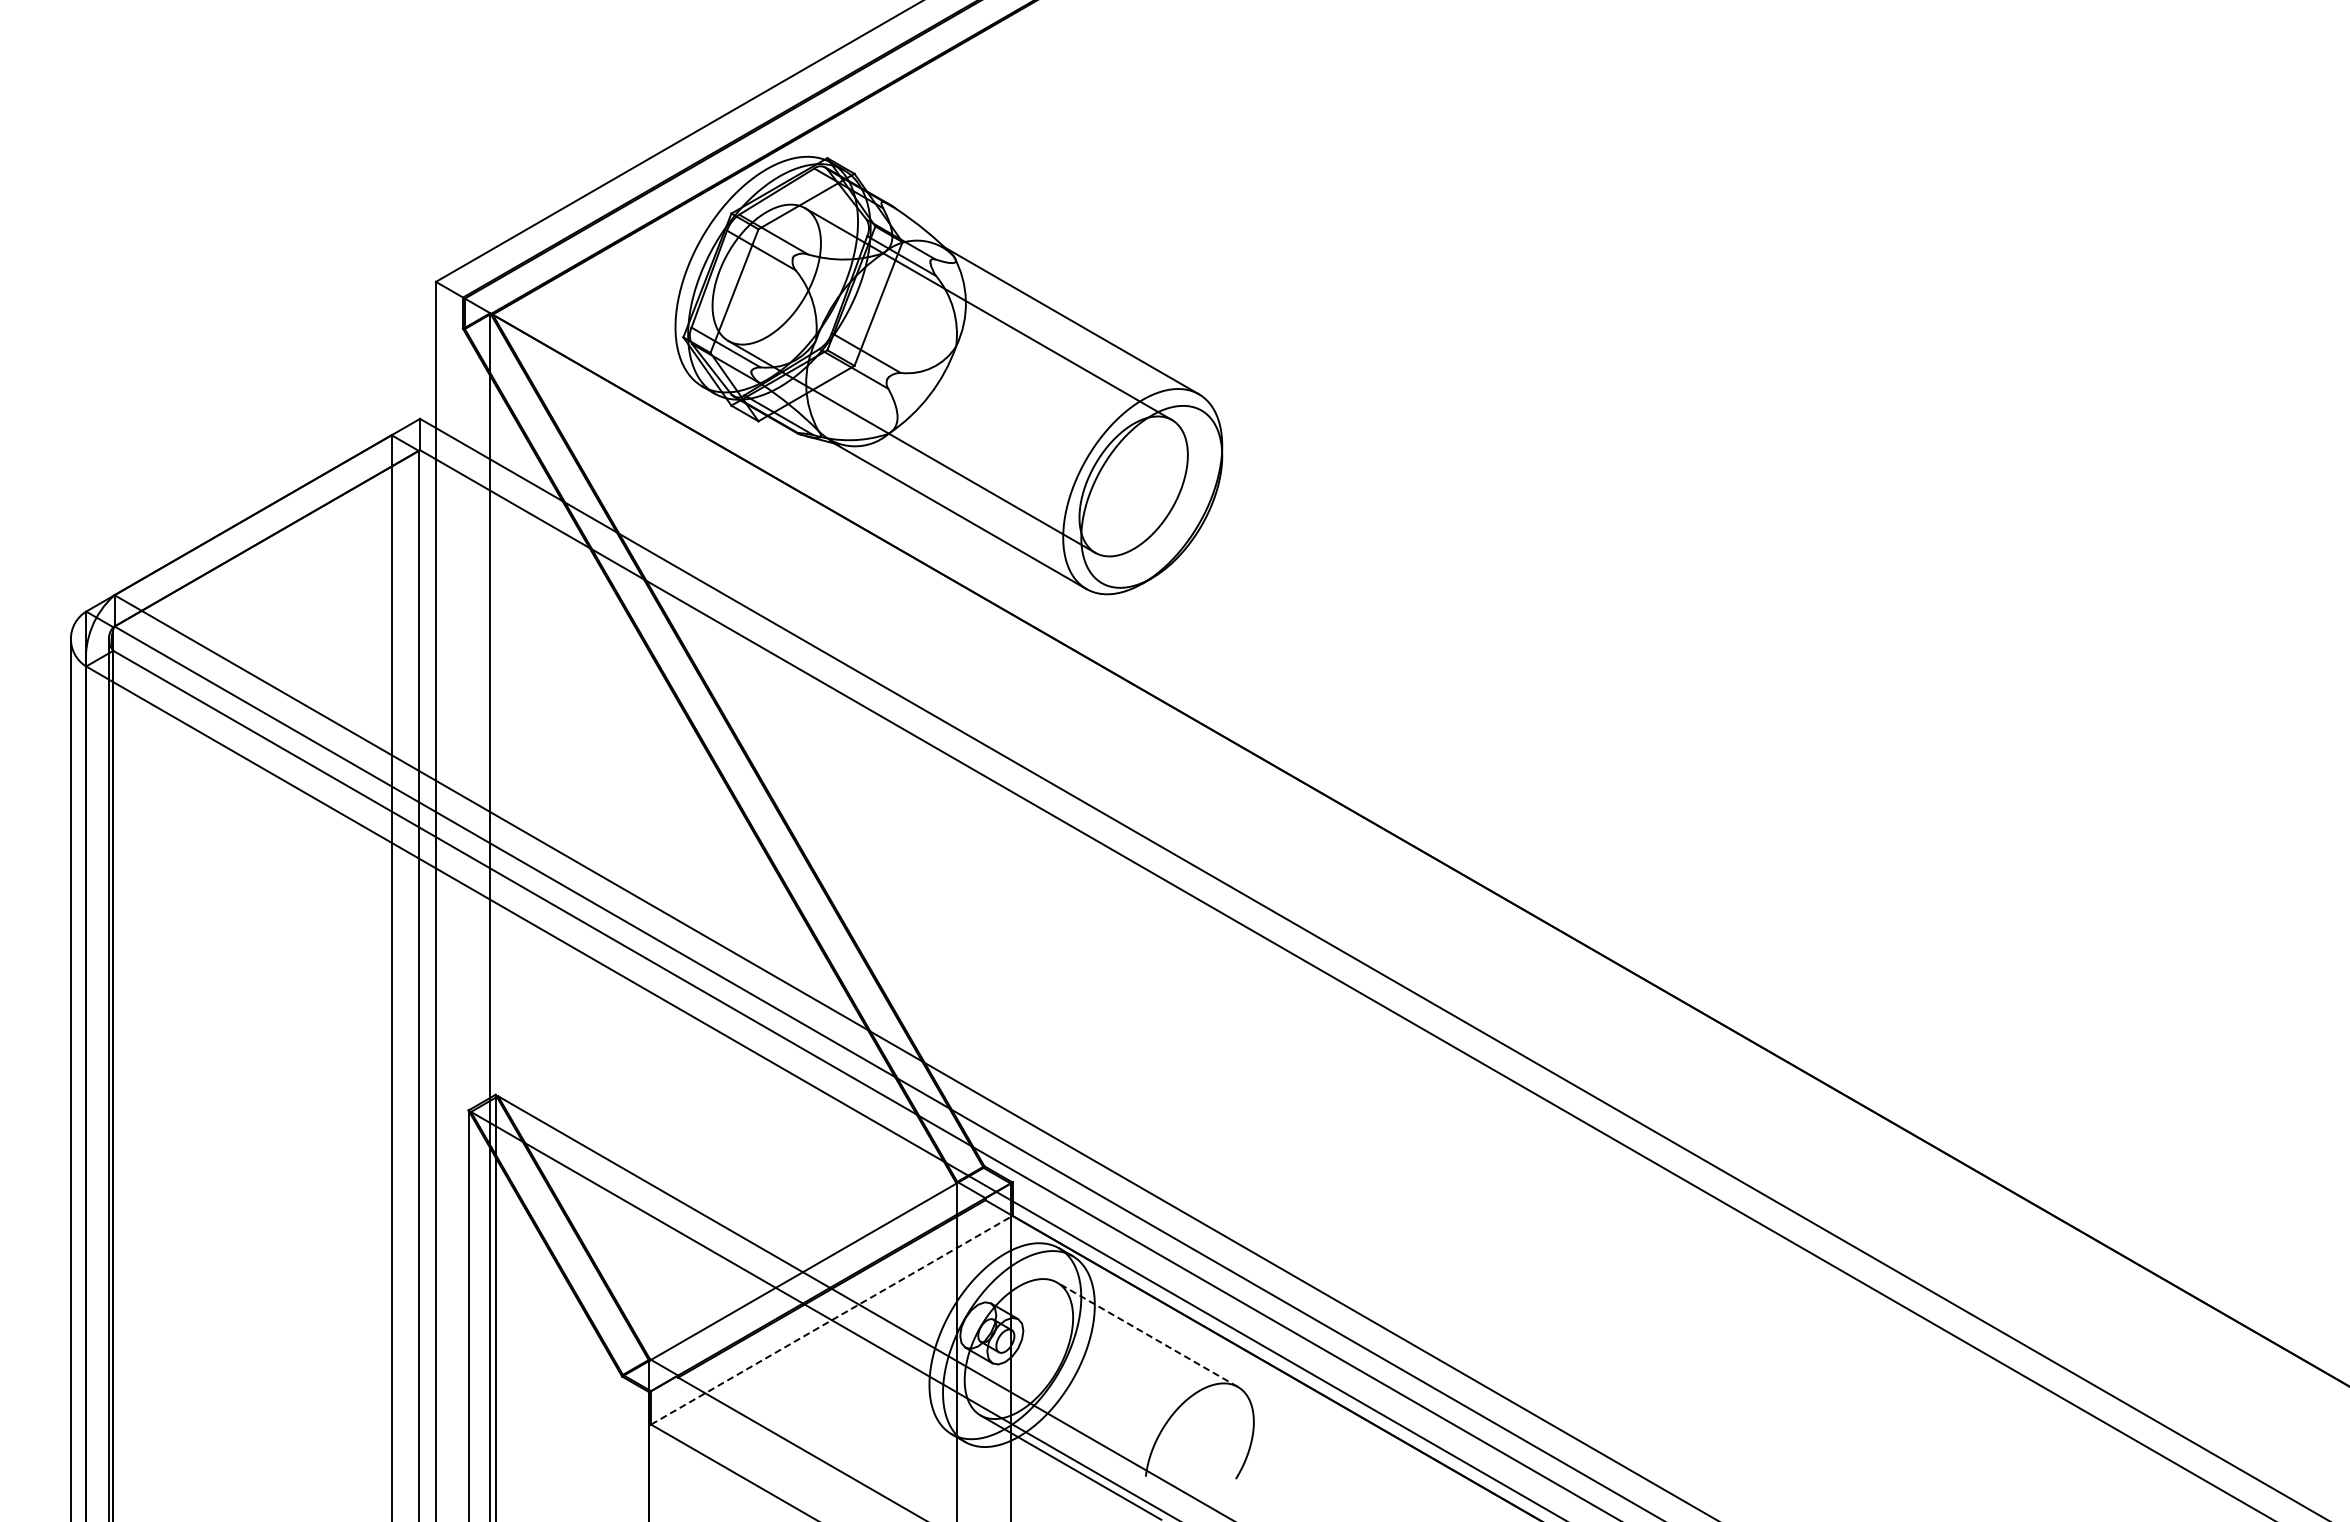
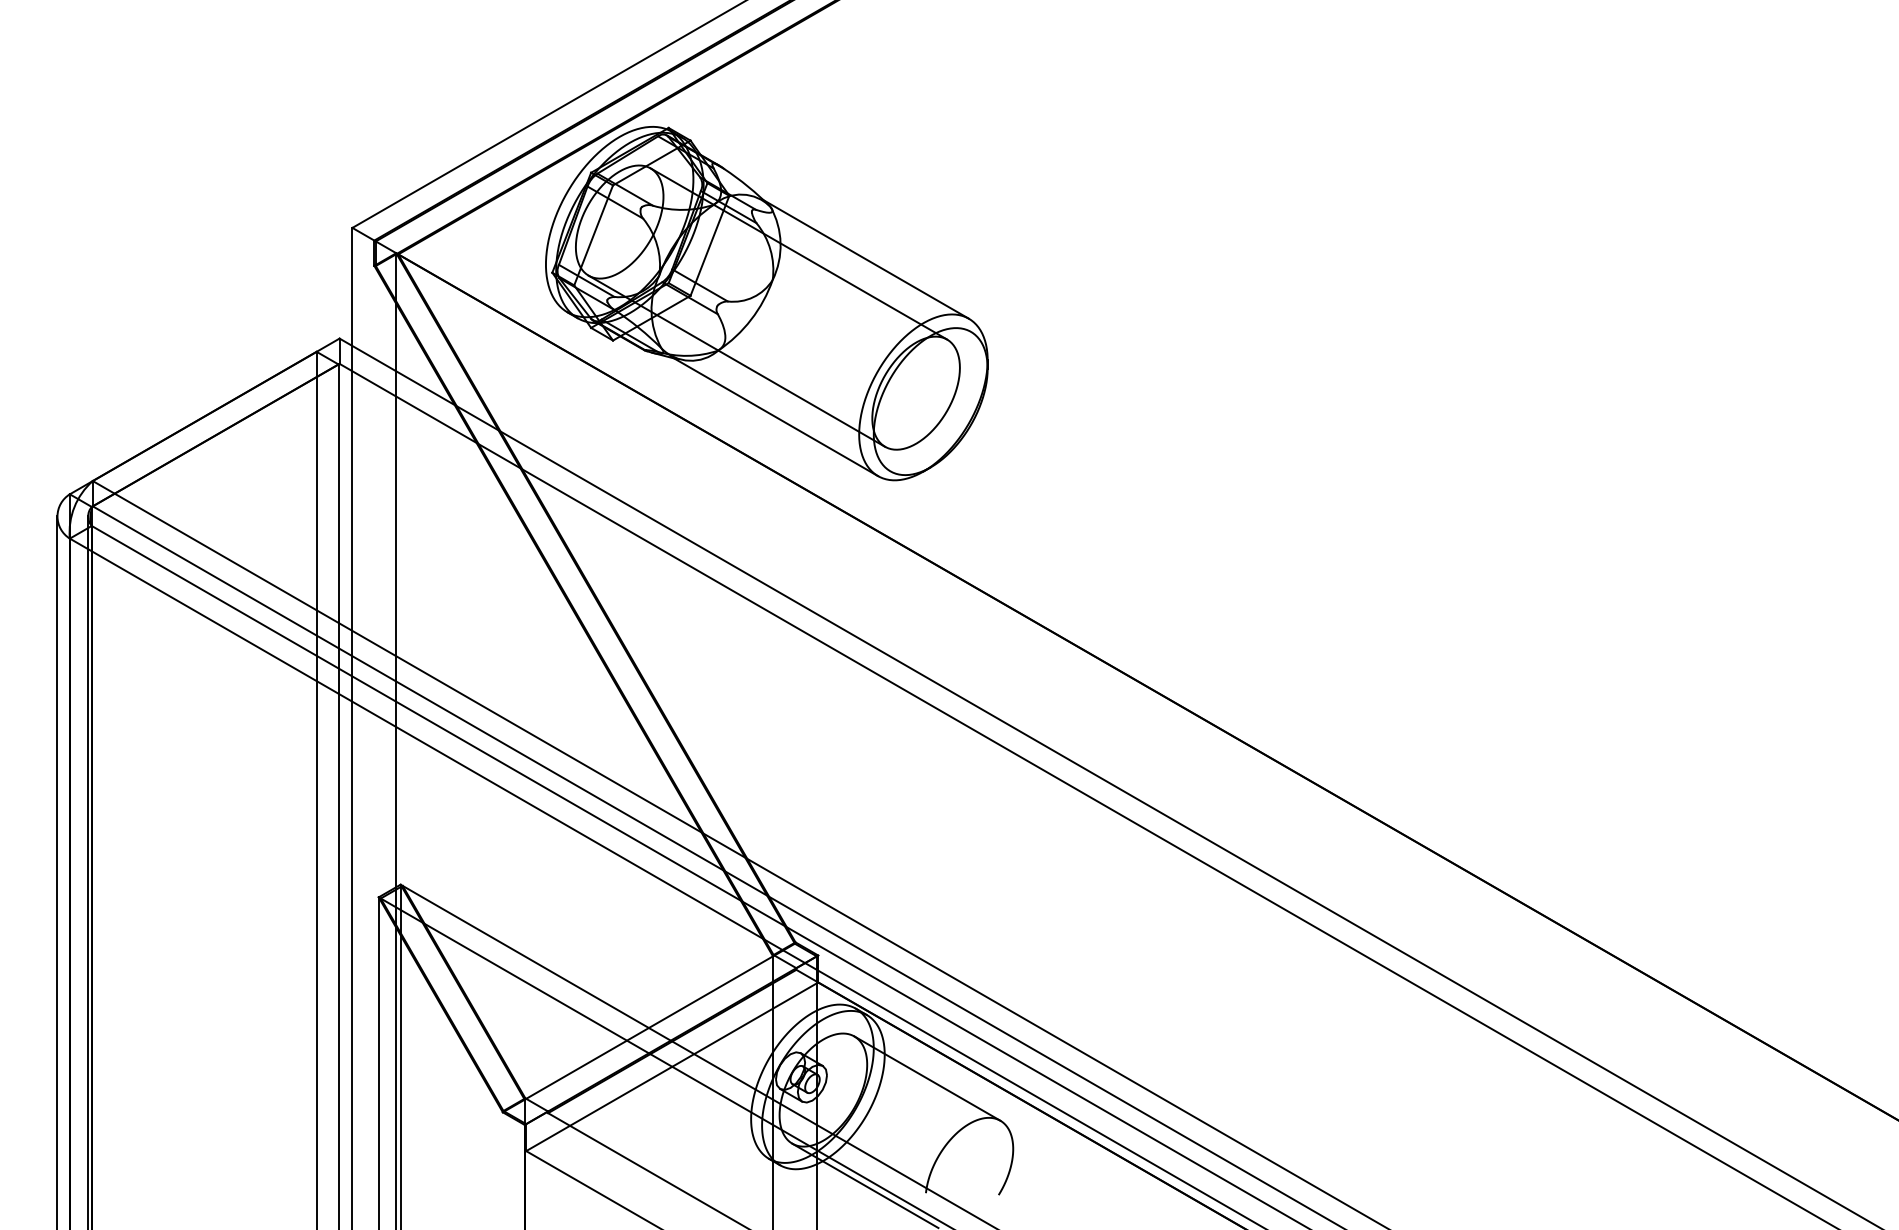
line: (831, 1320) -> (671, 1067), dashed -> solid
line: (1147, 1334) -> (927, 1078), dashed -> solid

